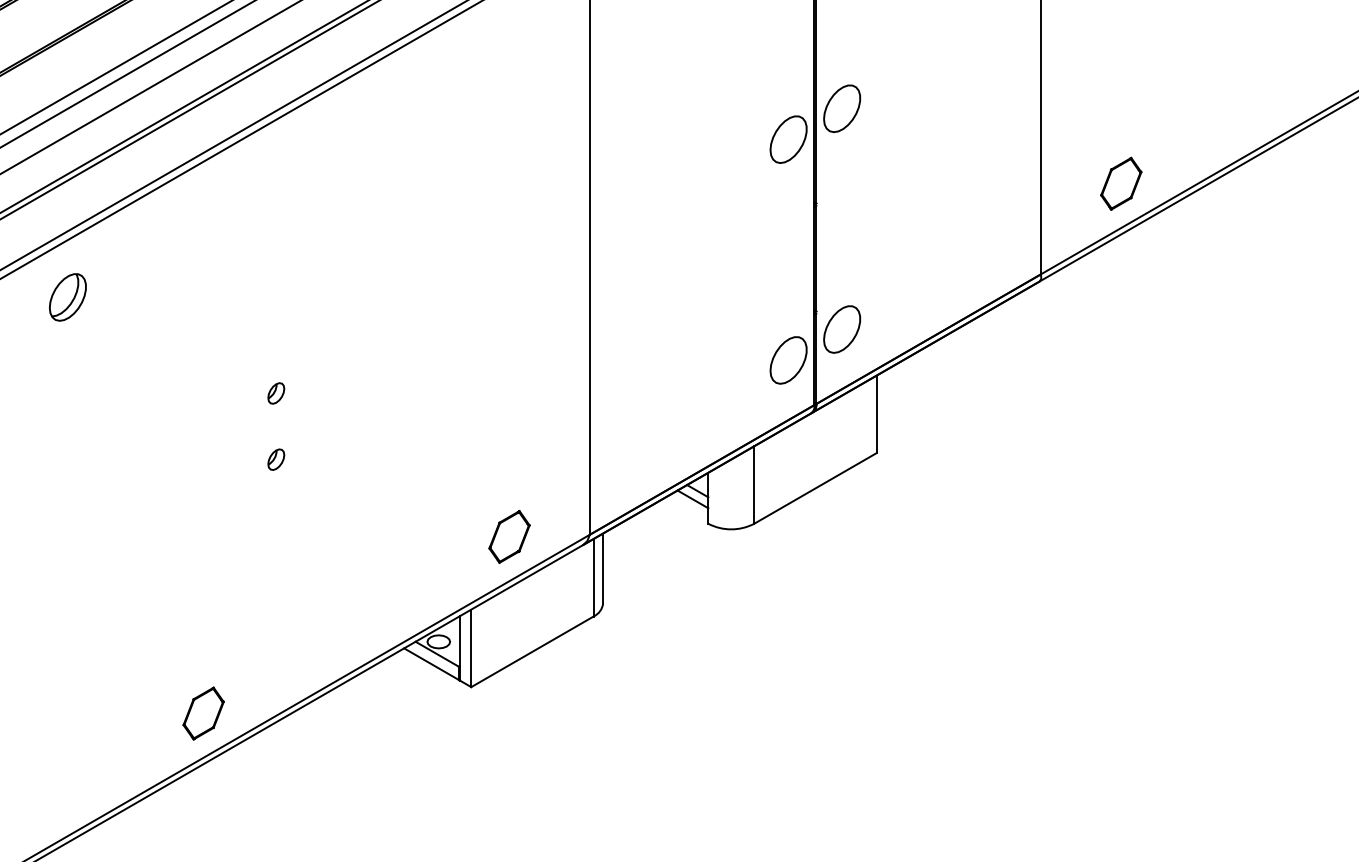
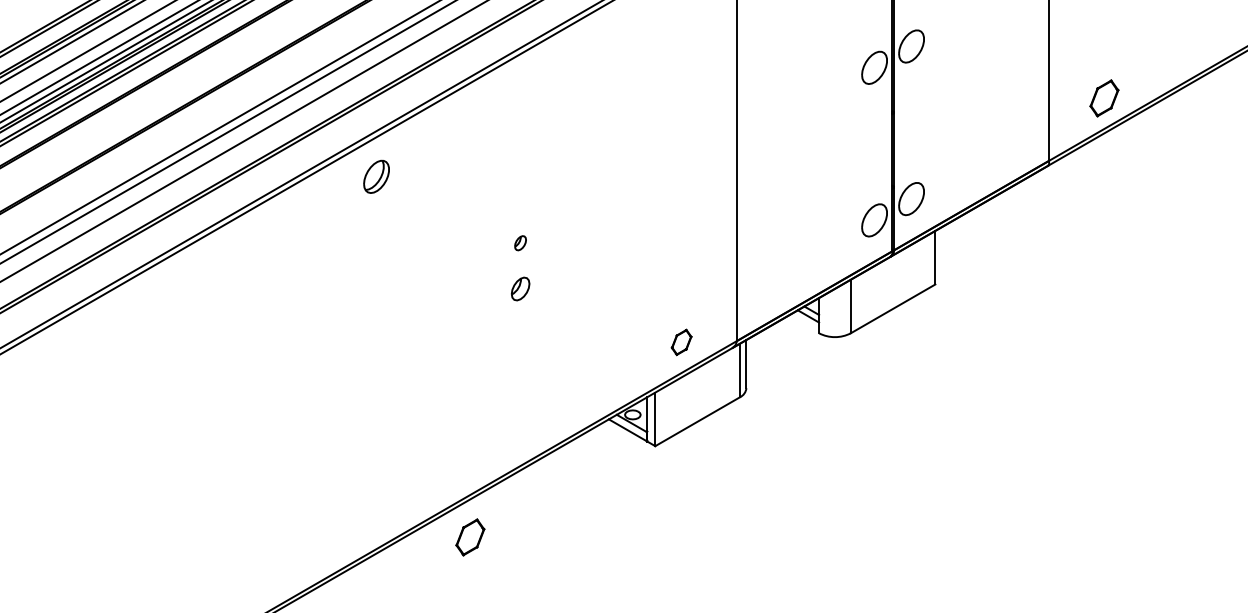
part: (276, 458) -> (520, 288), size x1.6
part: (509, 537) -> (681, 342), size x0.7
part: (203, 713) -> (470, 537), moved

